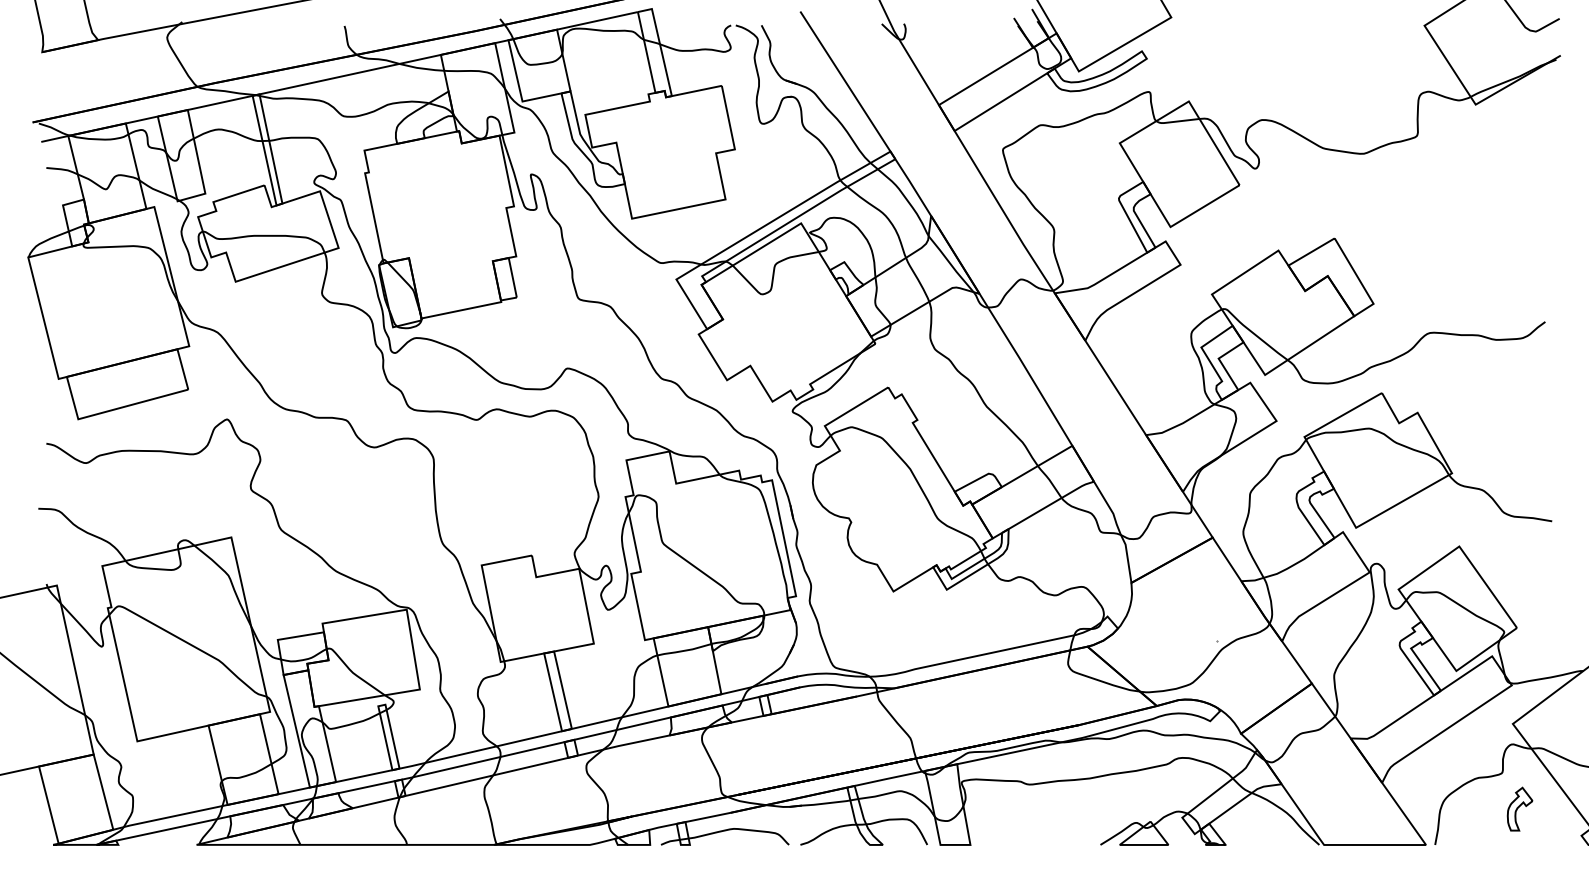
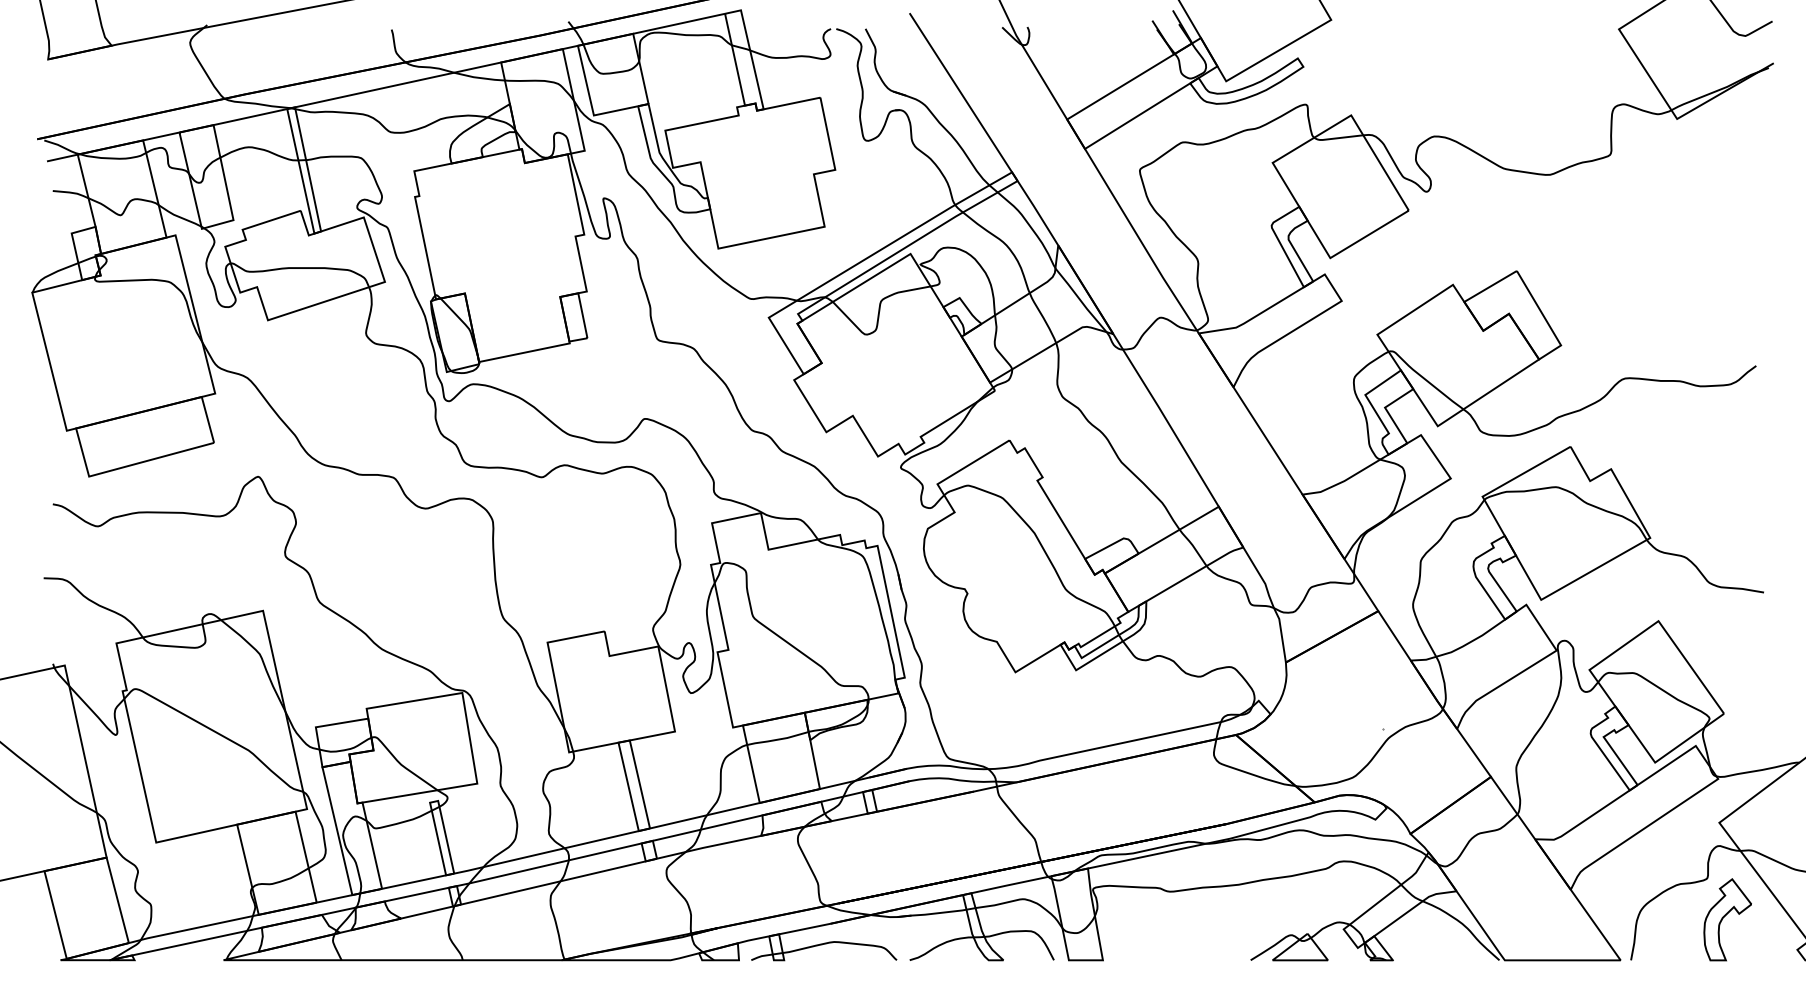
part: (1519, 808) -> (1726, 918), size x1.67

